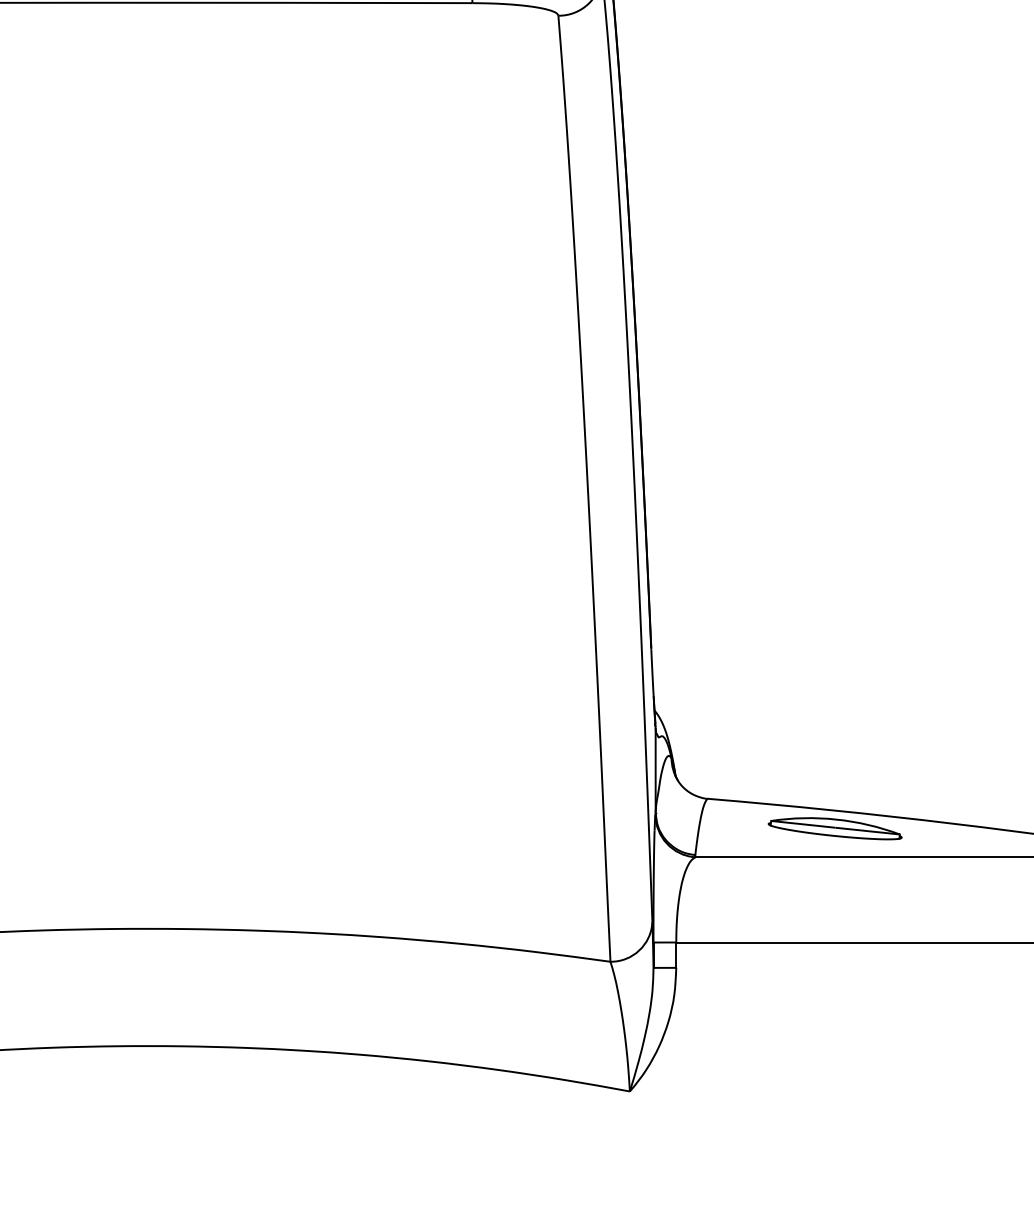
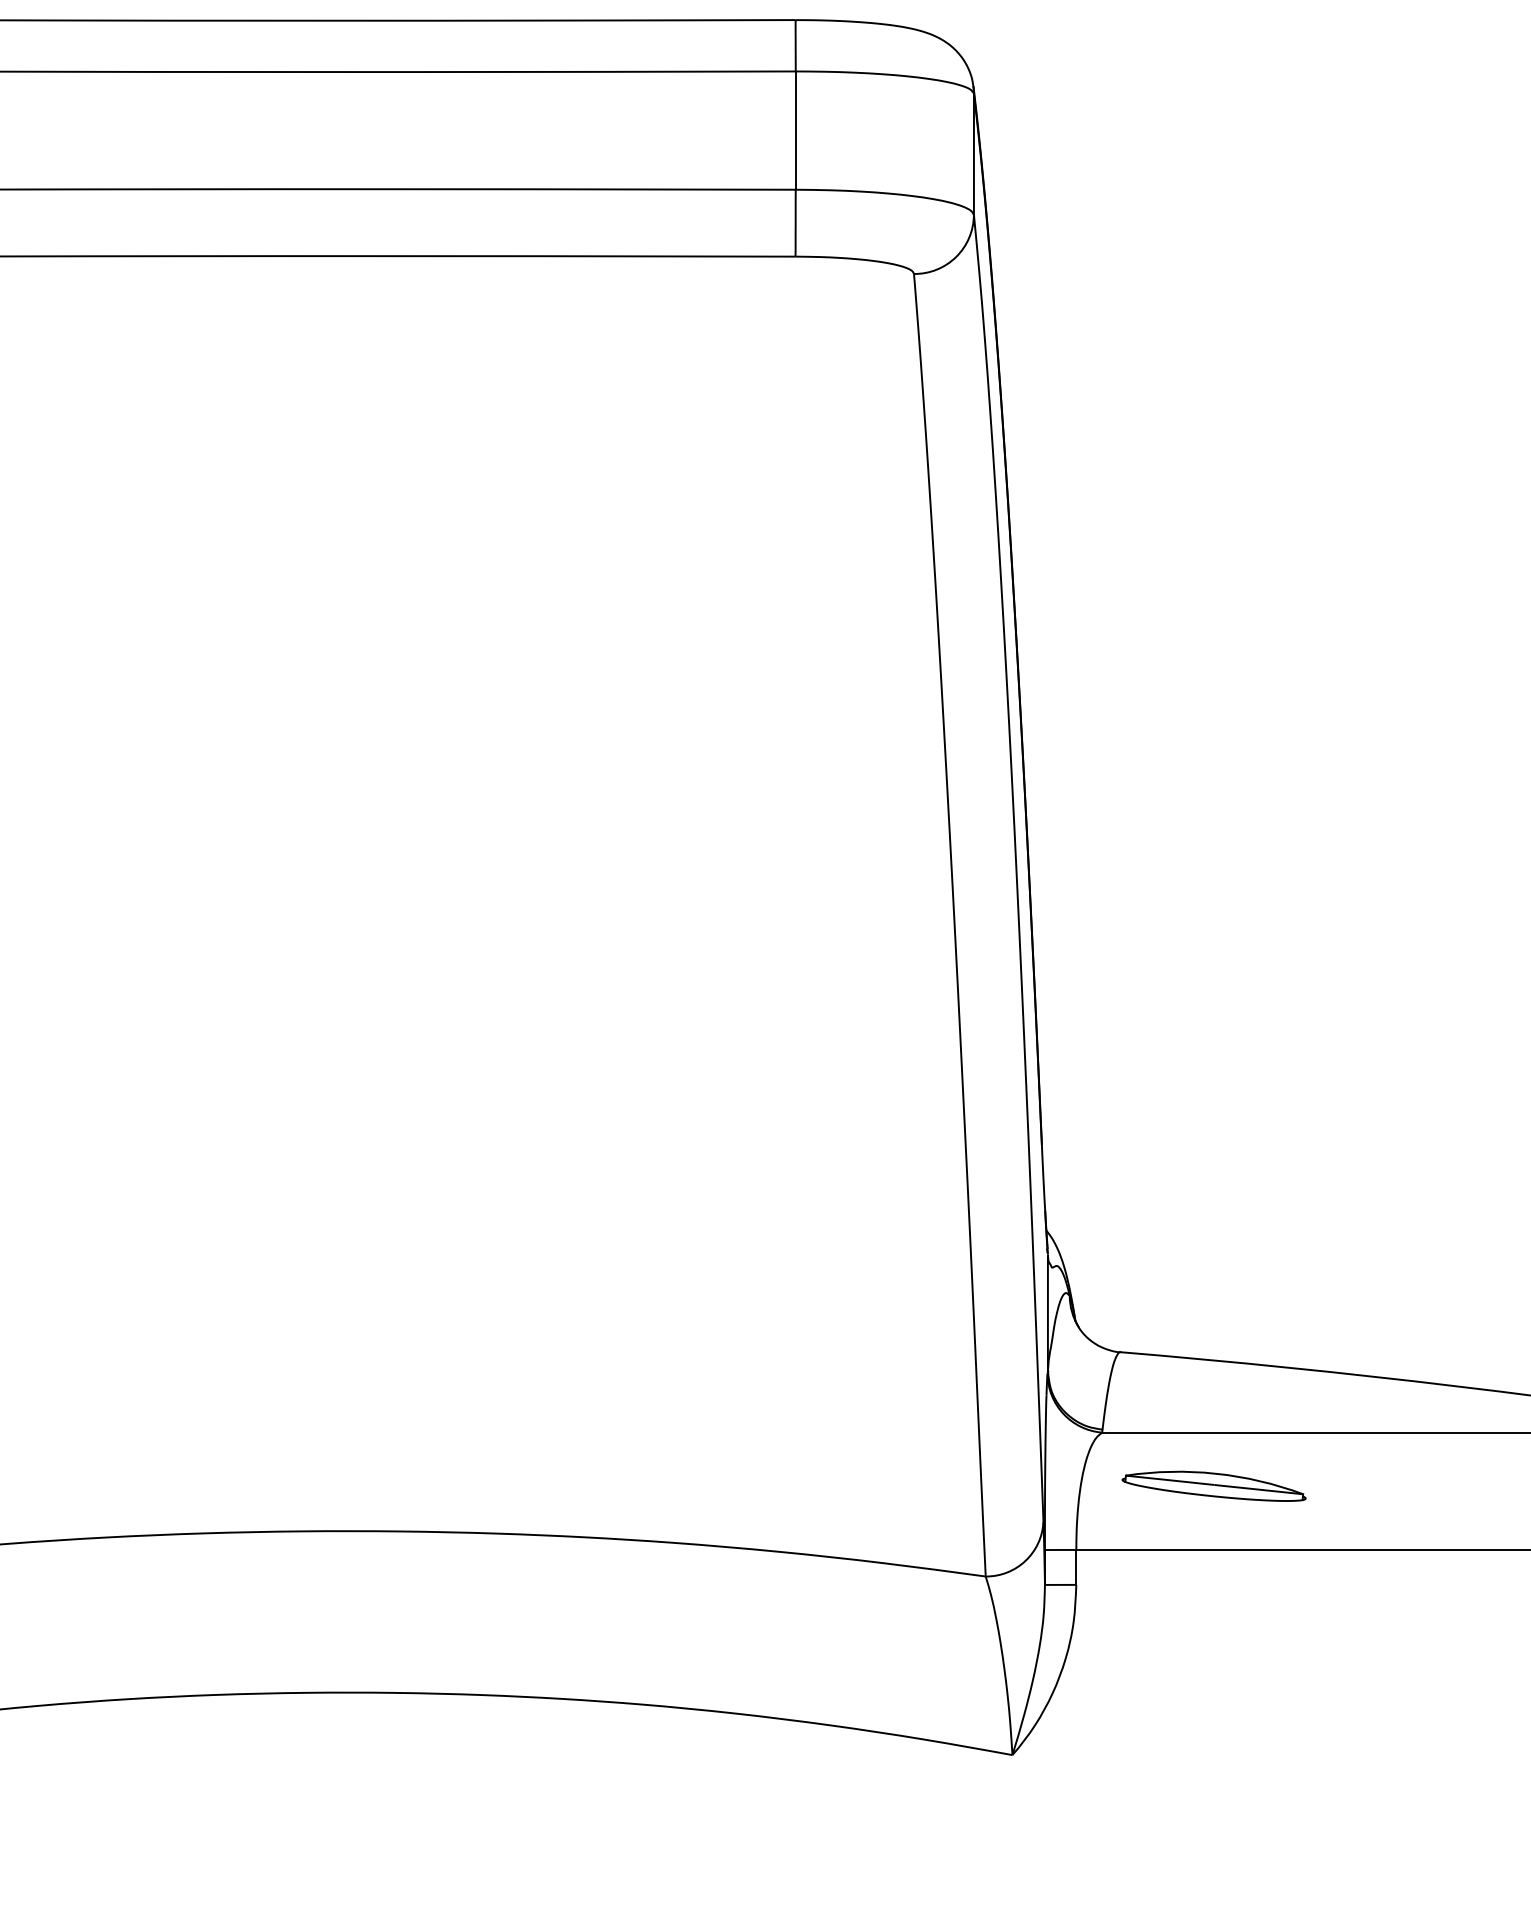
part: (834, 828) -> (1213, 1485), moved

